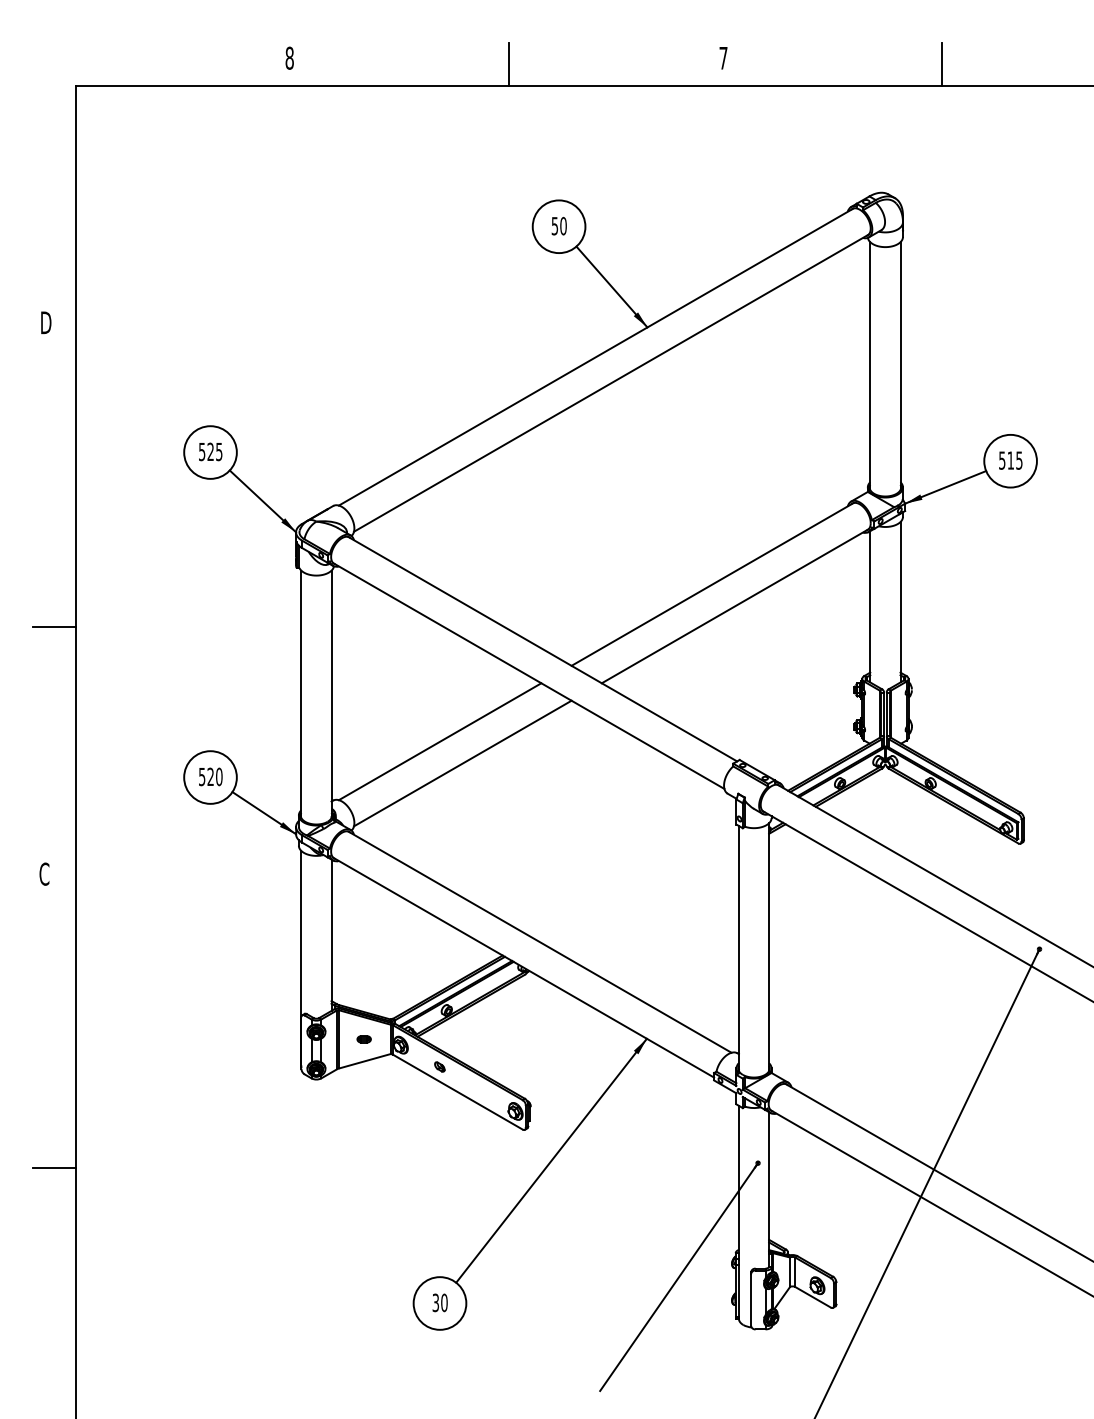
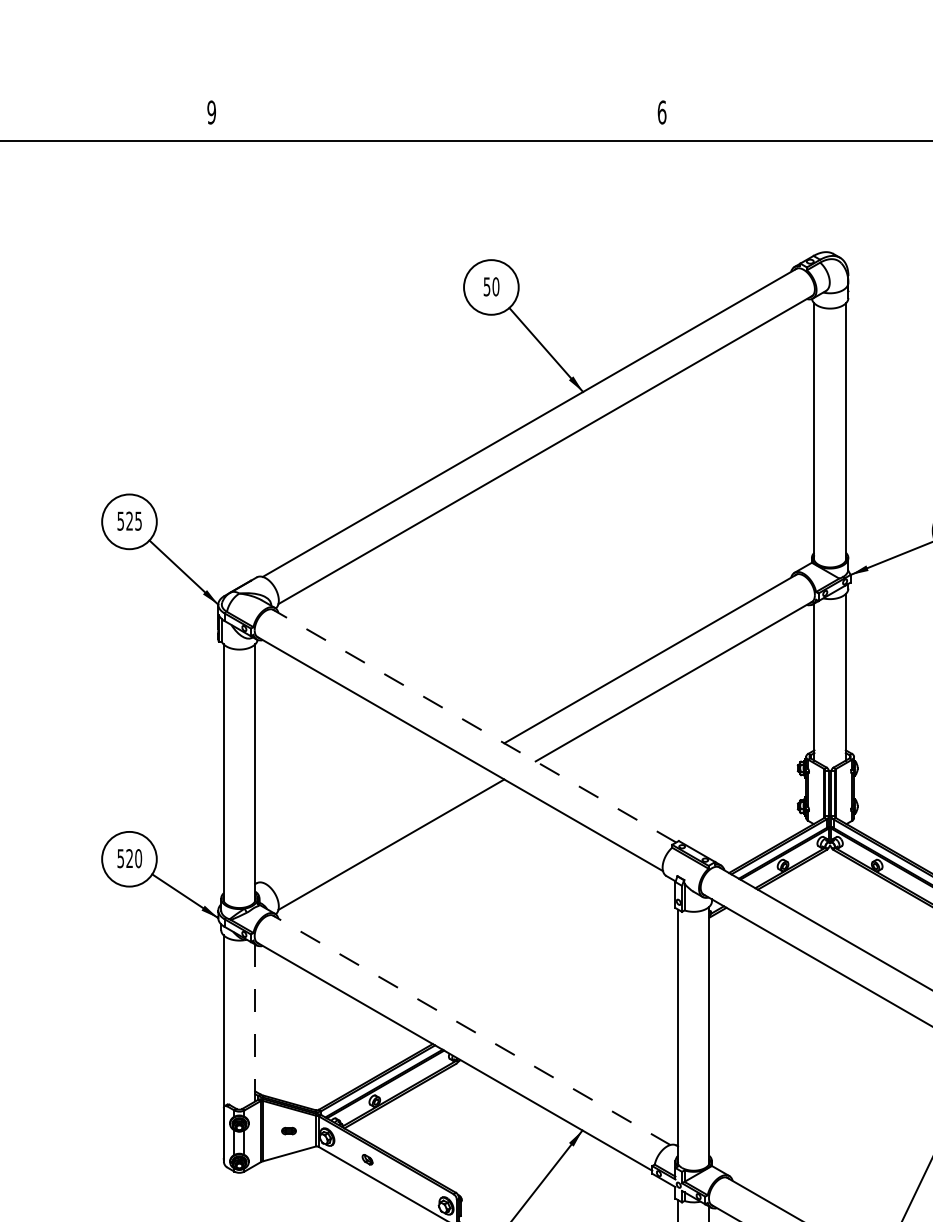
text: (289, 57) -> (211, 111), 8 -> 9
text: (723, 57) -> (662, 111), 7 -> 6
line: (509, 63) -> (439, 117), removed
line: (942, 63) -> (889, 117), removed
line: (542, 649) -> (474, 726), solid -> dashed
line: (439, 741) -> (367, 821), removed
line: (331, 935) -> (255, 1023), solid -> dashed
line: (539, 941) -> (471, 1029), solid -> dashed

